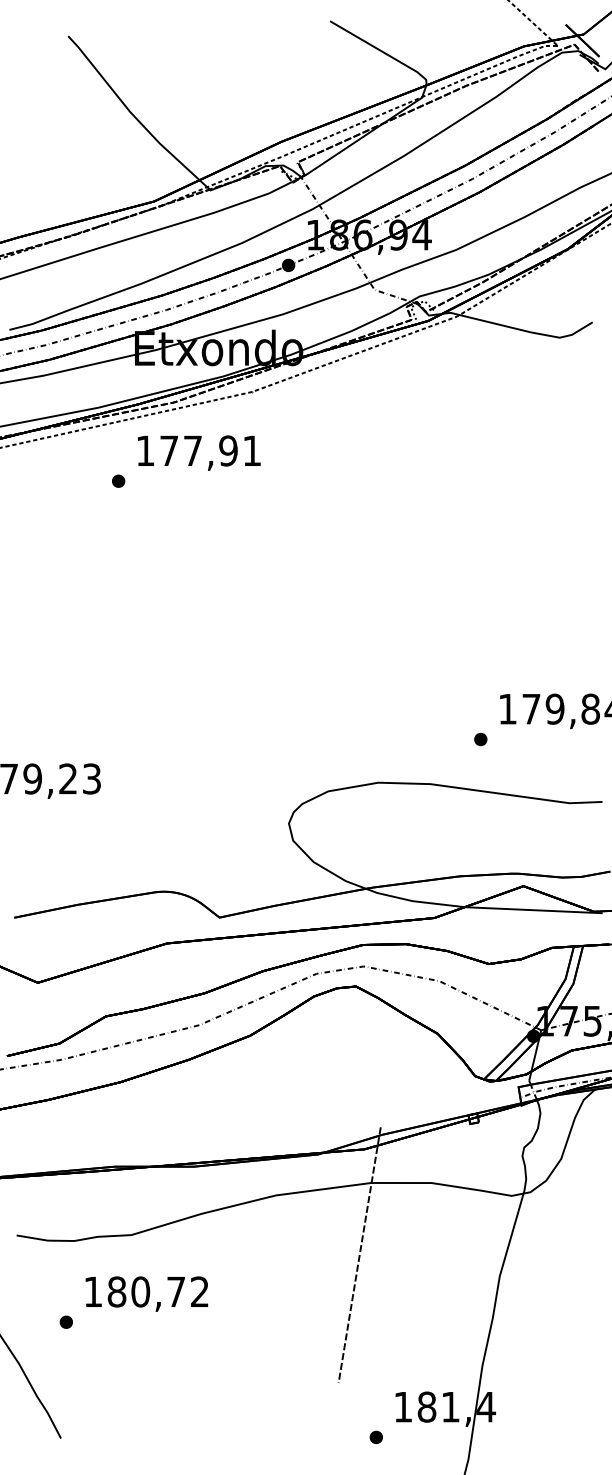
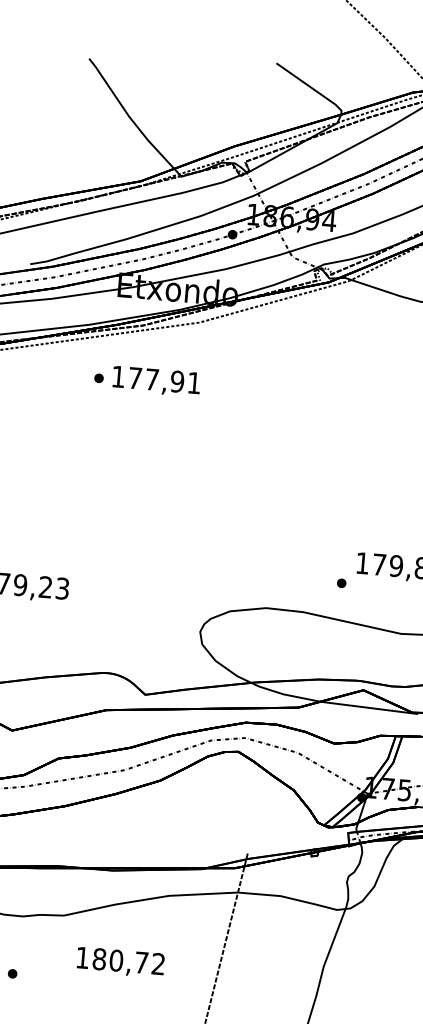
text: (199, 452) -> (156, 381), moved
text: (146, 1293) -> (120, 962), moved

